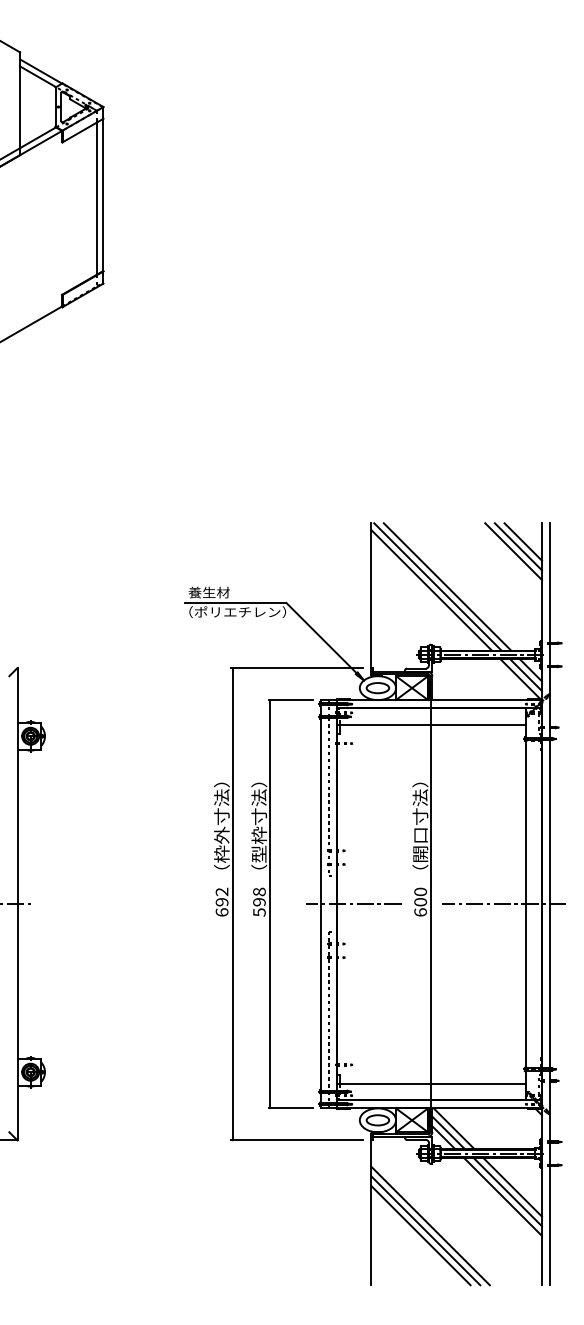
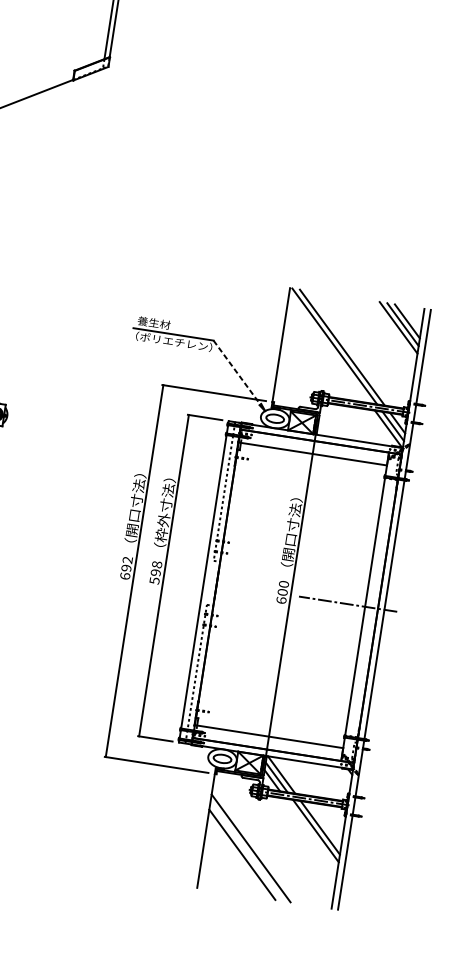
line: (431, 590) -> (329, 348), removed
line: (325, 641) -> (239, 375), solid -> dashed
text: (221, 844) -> (133, 522), （枠外寸法） -> （開口寸法）
text: (258, 844) -> (162, 527), （型枠寸法） -> （枠外寸法）
line: (353, 904) -> (229, 586), removed
line: (502, 1196) -> (311, 834), removed
line: (425, 1230) -> (246, 851), removed

